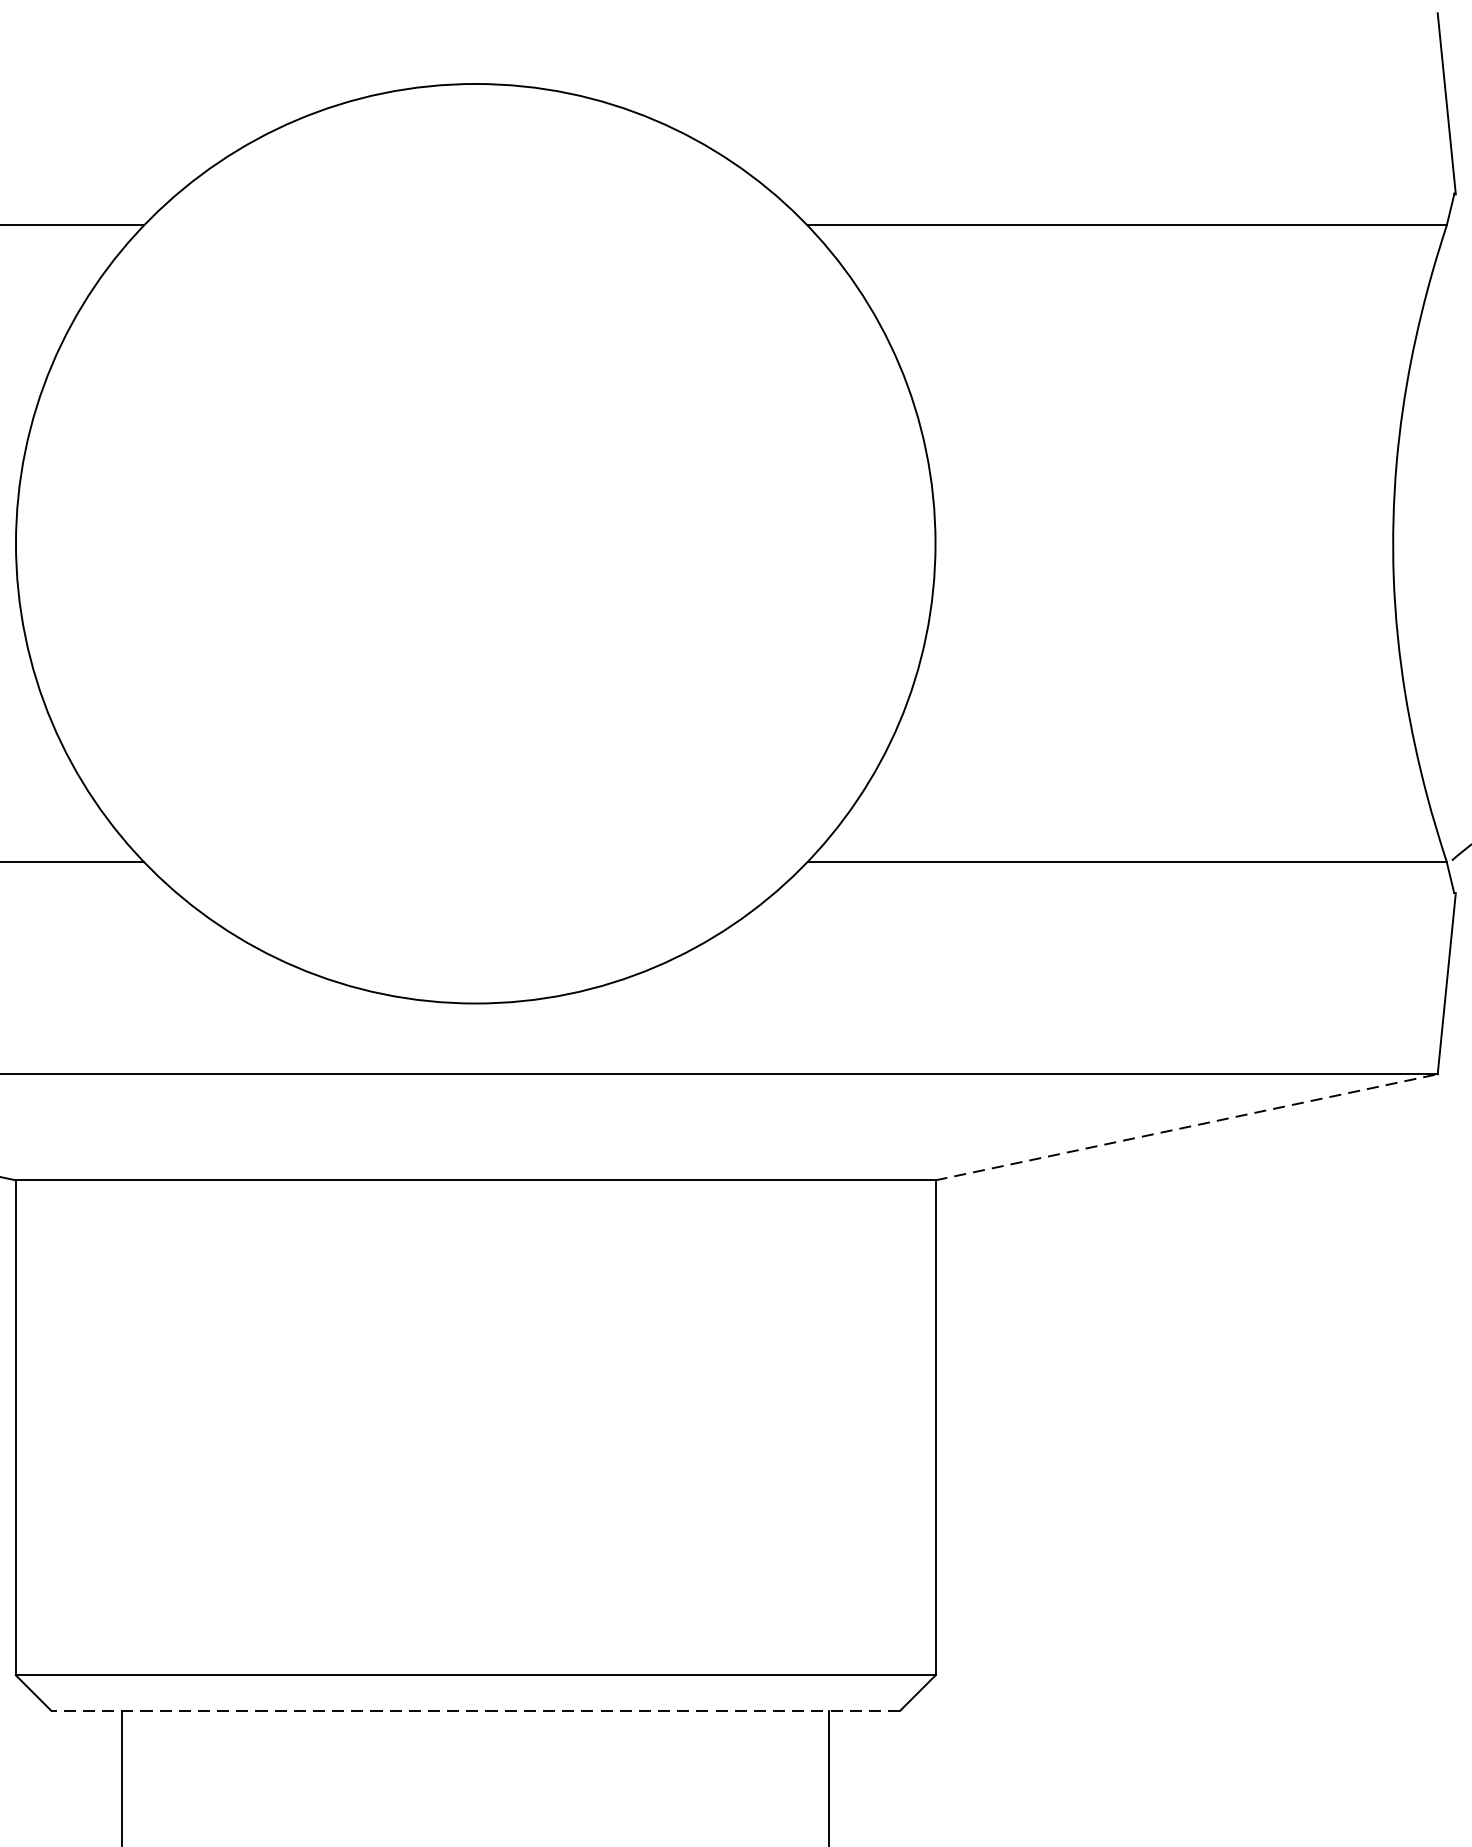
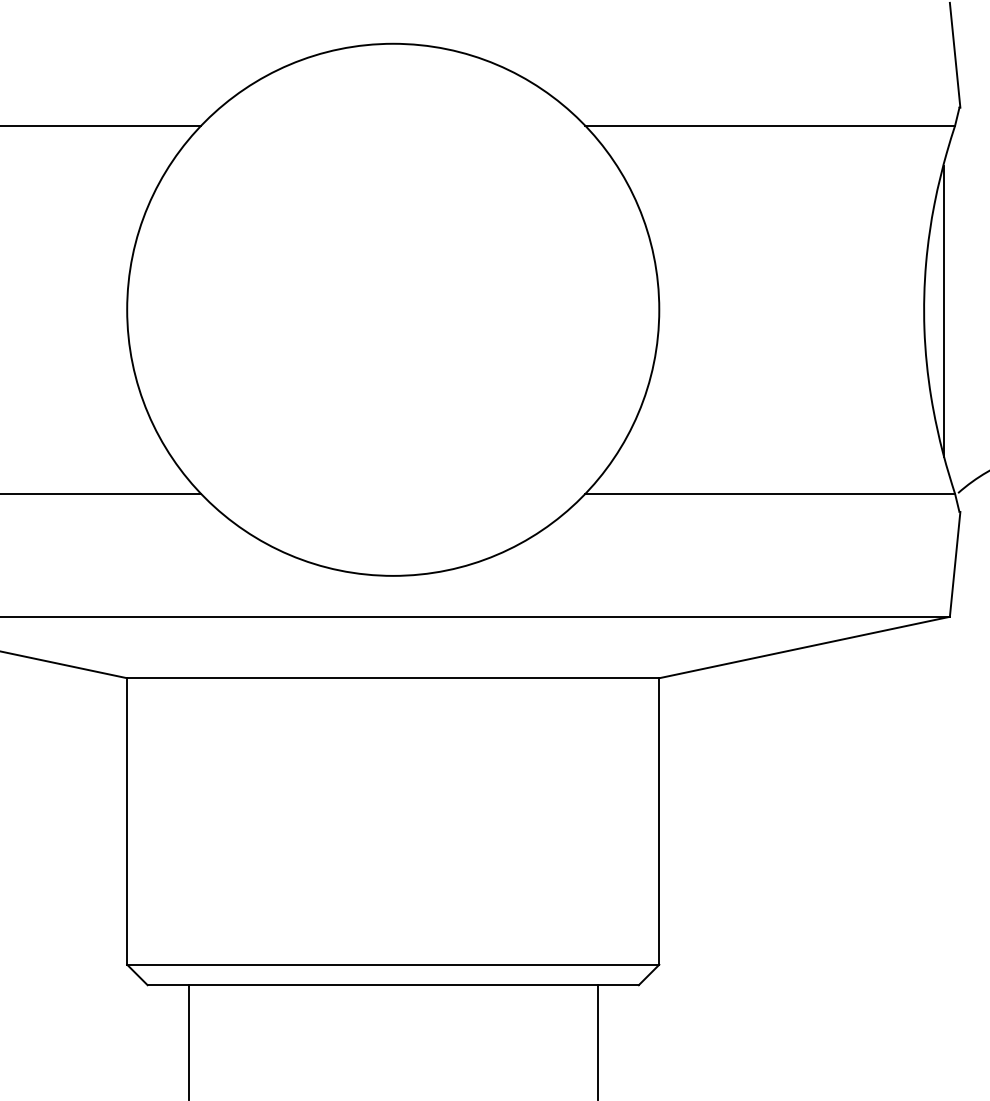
line: (1426, 544) -> (943, 310), added
line: (1186, 1127) -> (804, 647), dashed -> solid
line: (476, 1711) -> (393, 985), dashed -> solid

